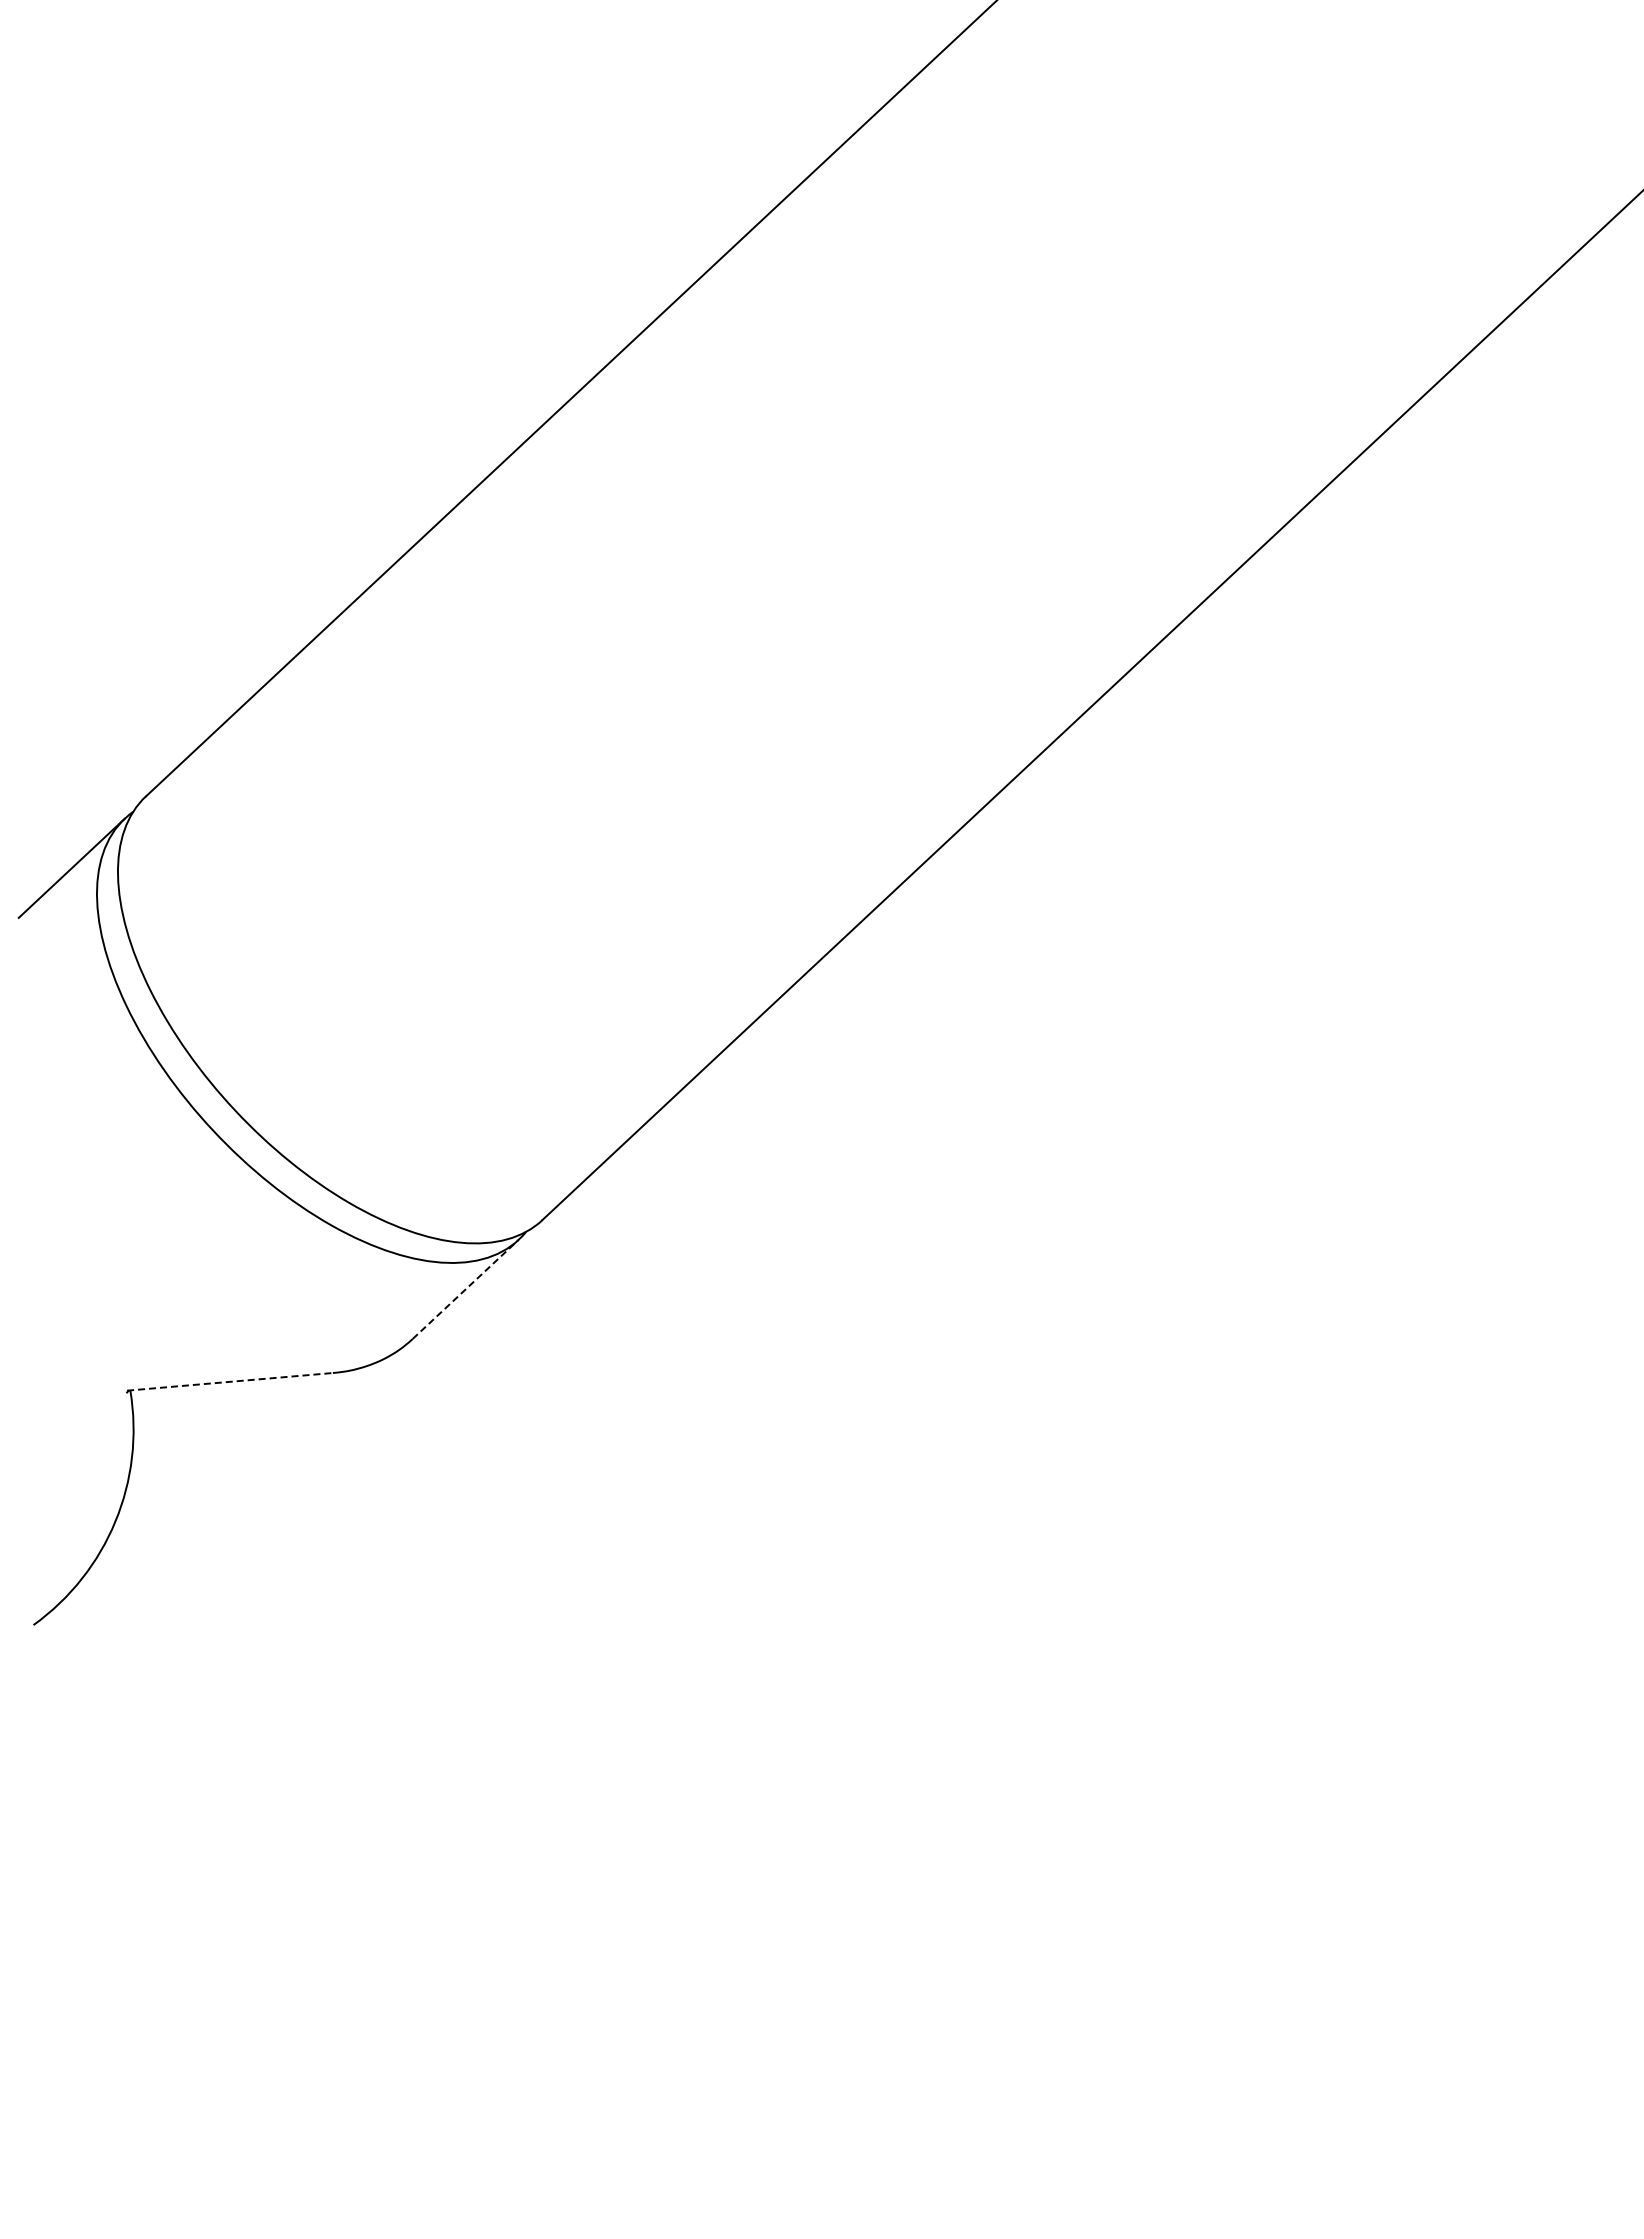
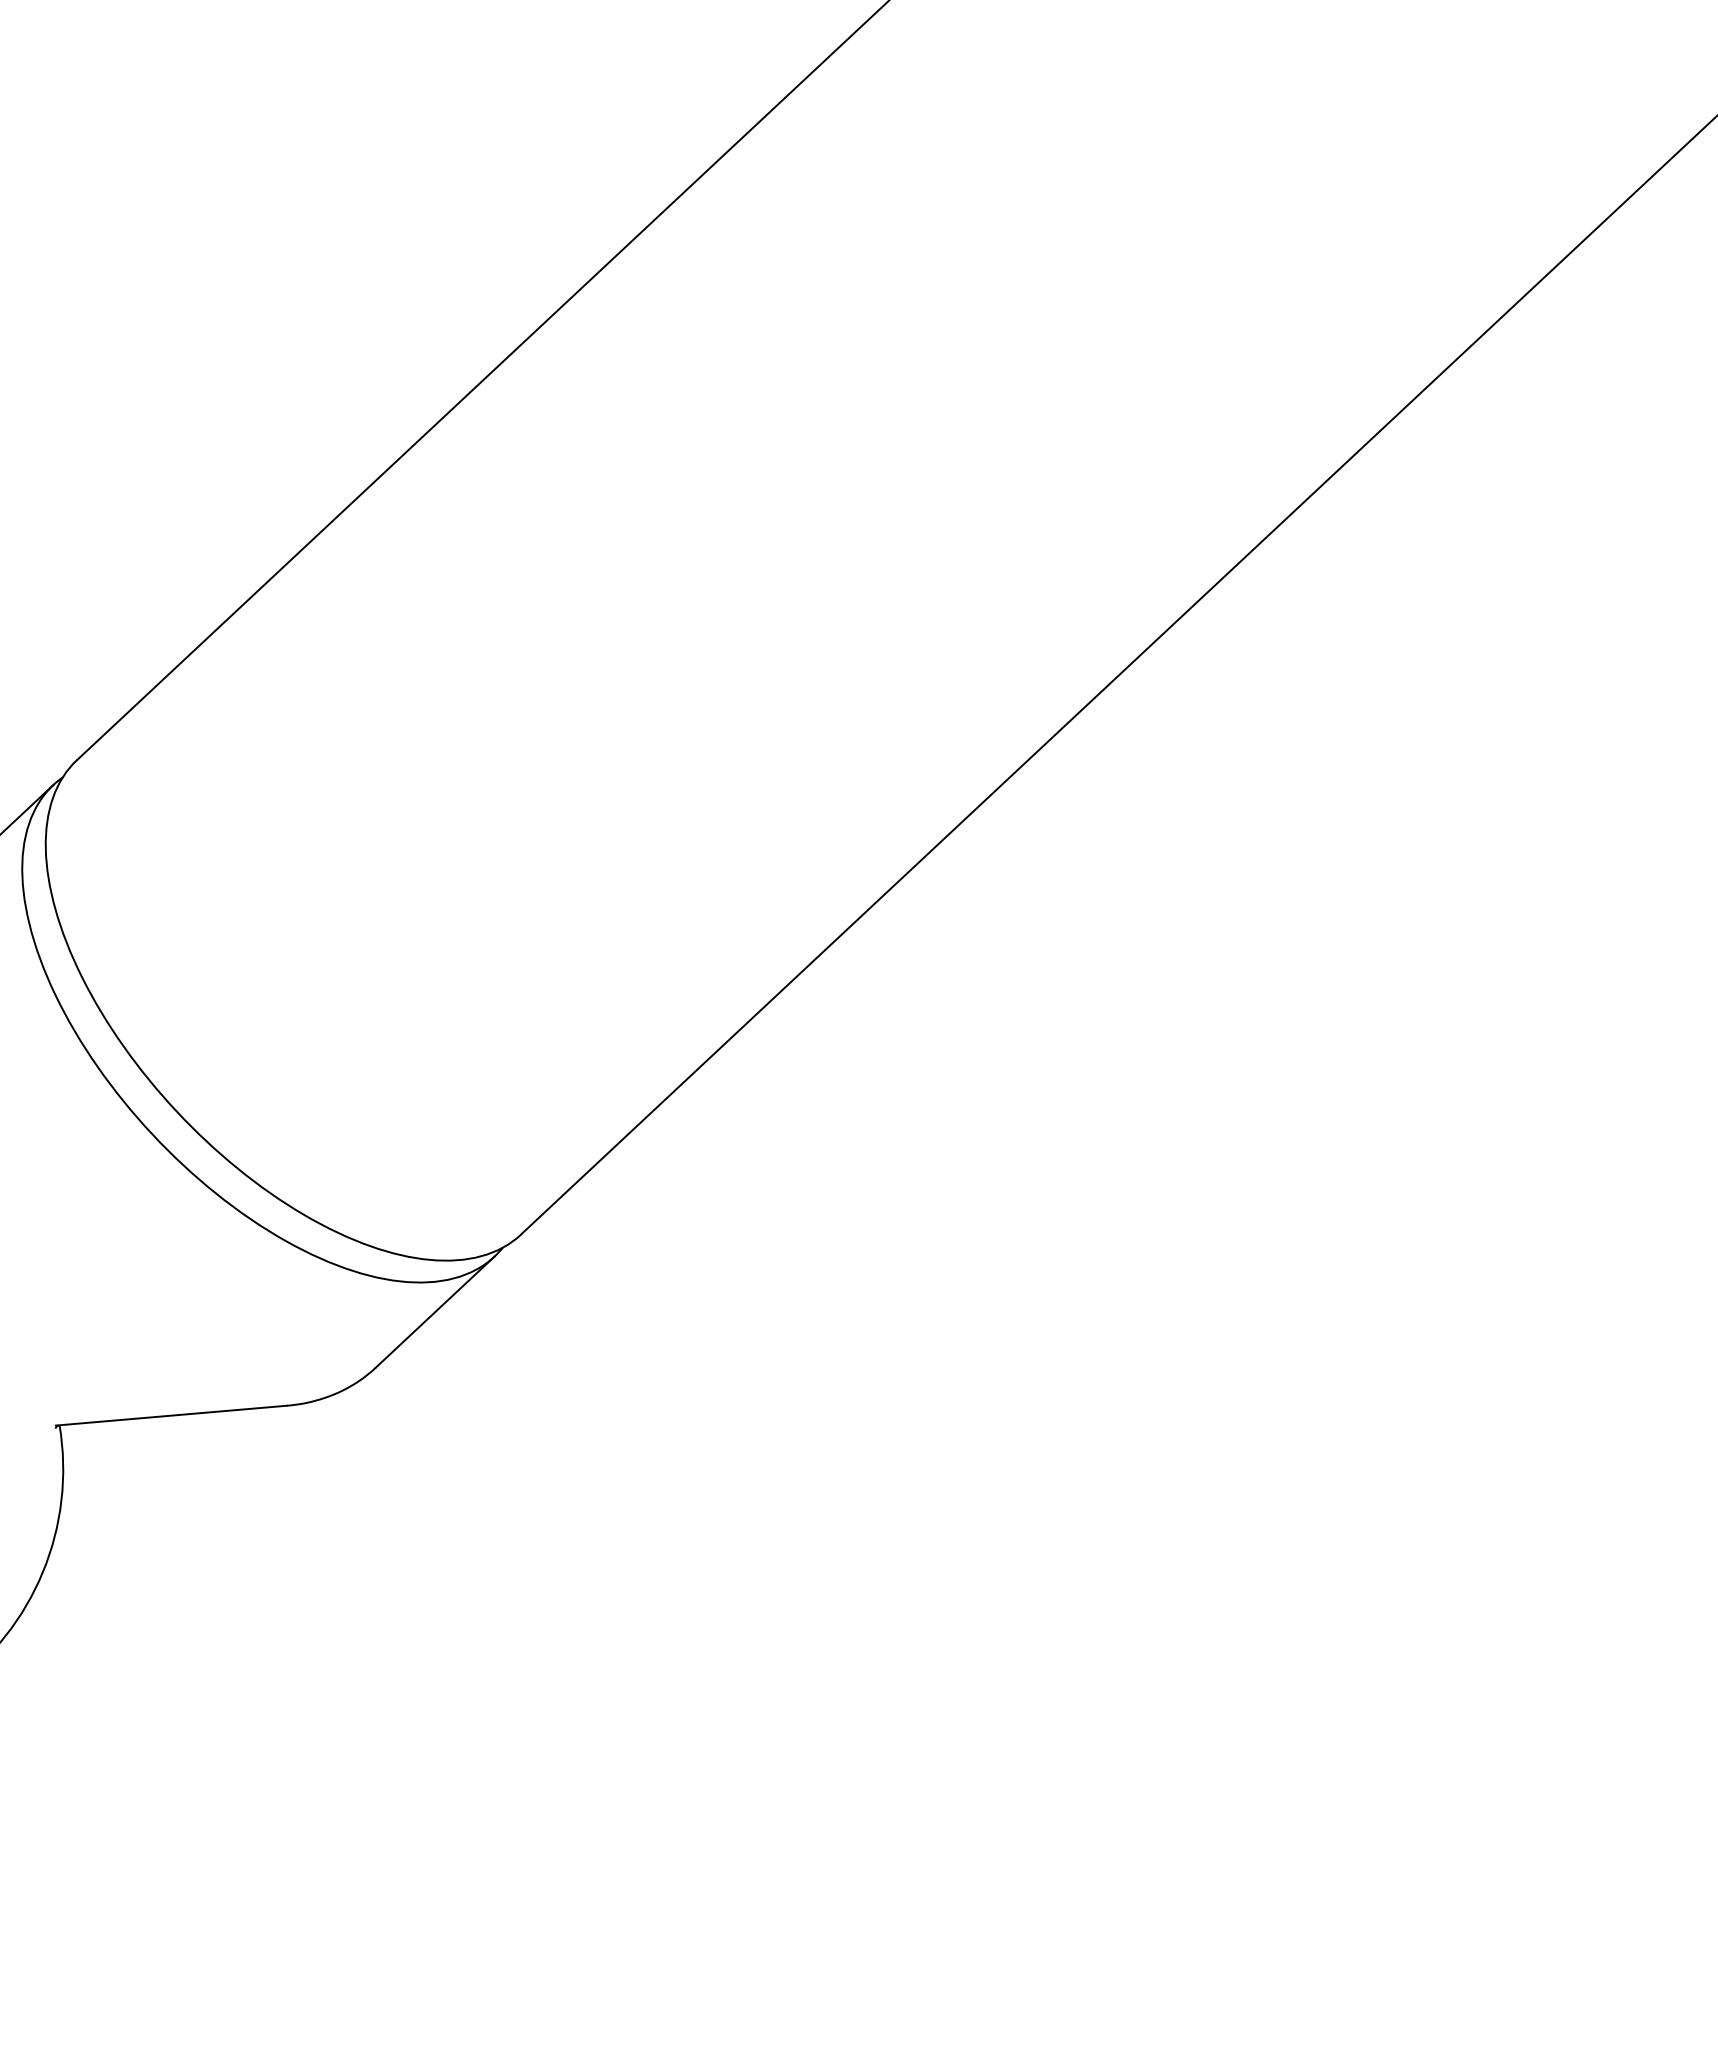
line: (465, 1289) -> (434, 1312), dashed -> solid
line: (230, 1381) -> (171, 1415), dashed -> solid

